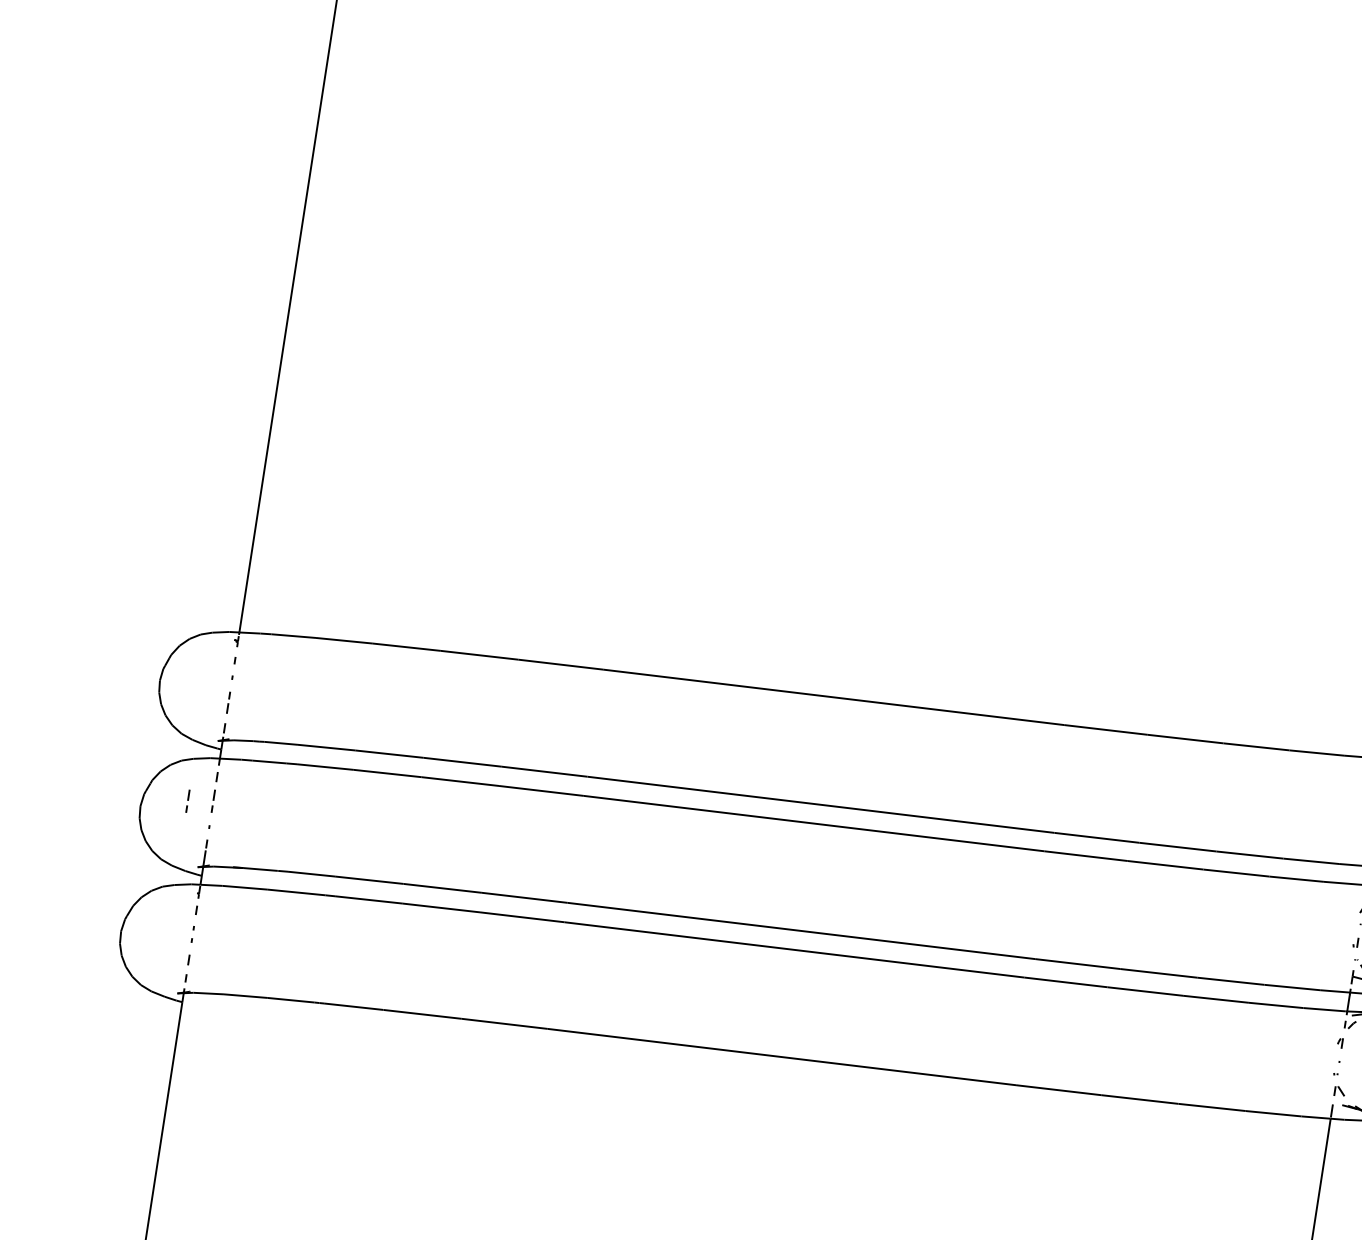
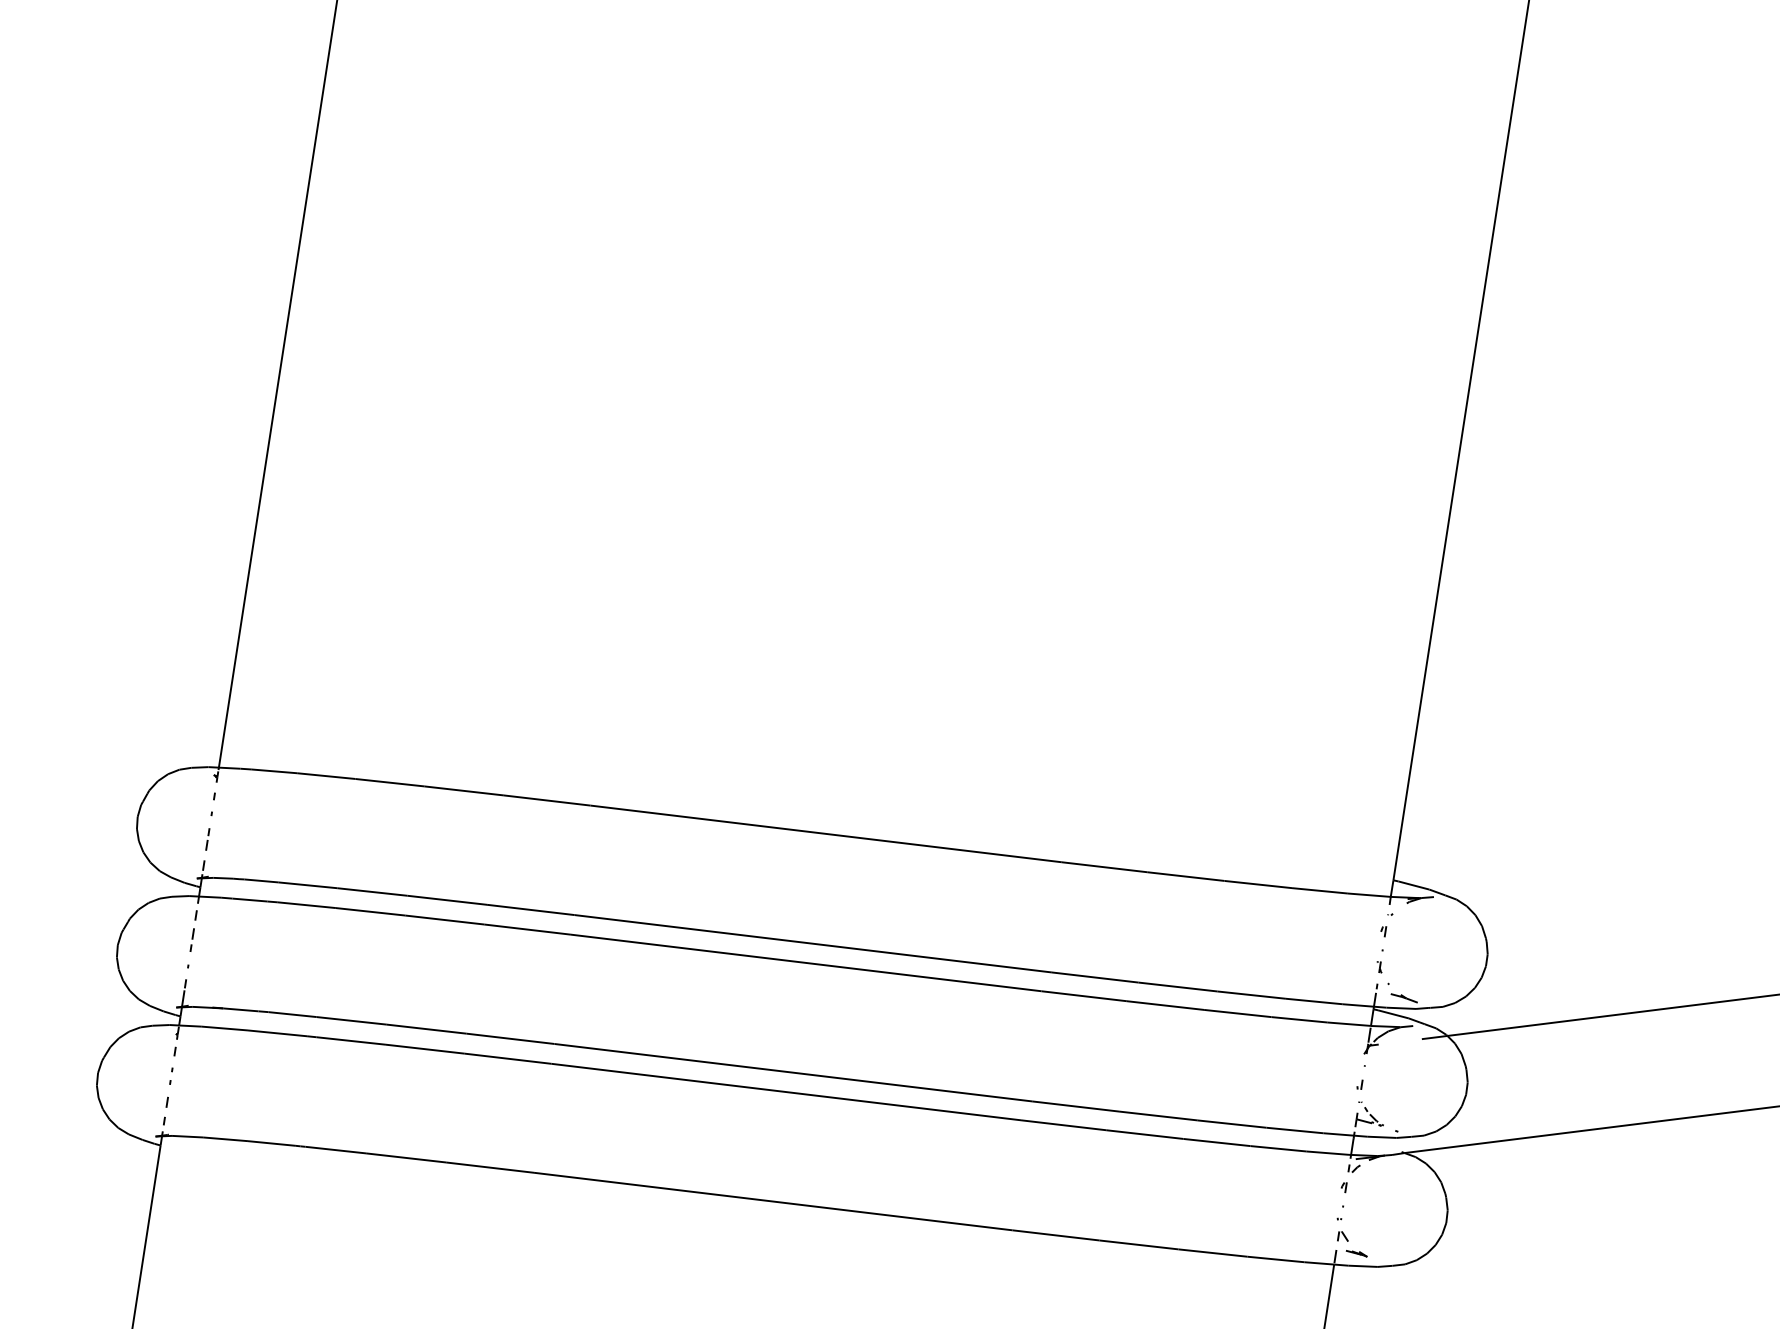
line: (187, 800) -> (165, 939), removed

